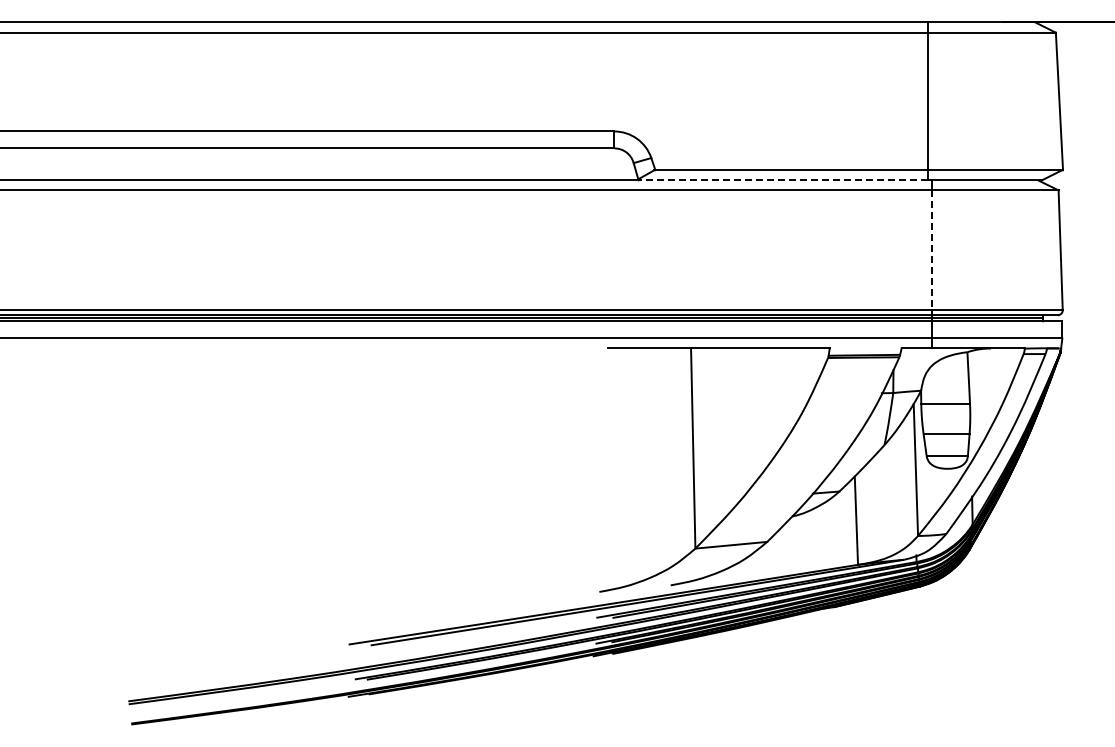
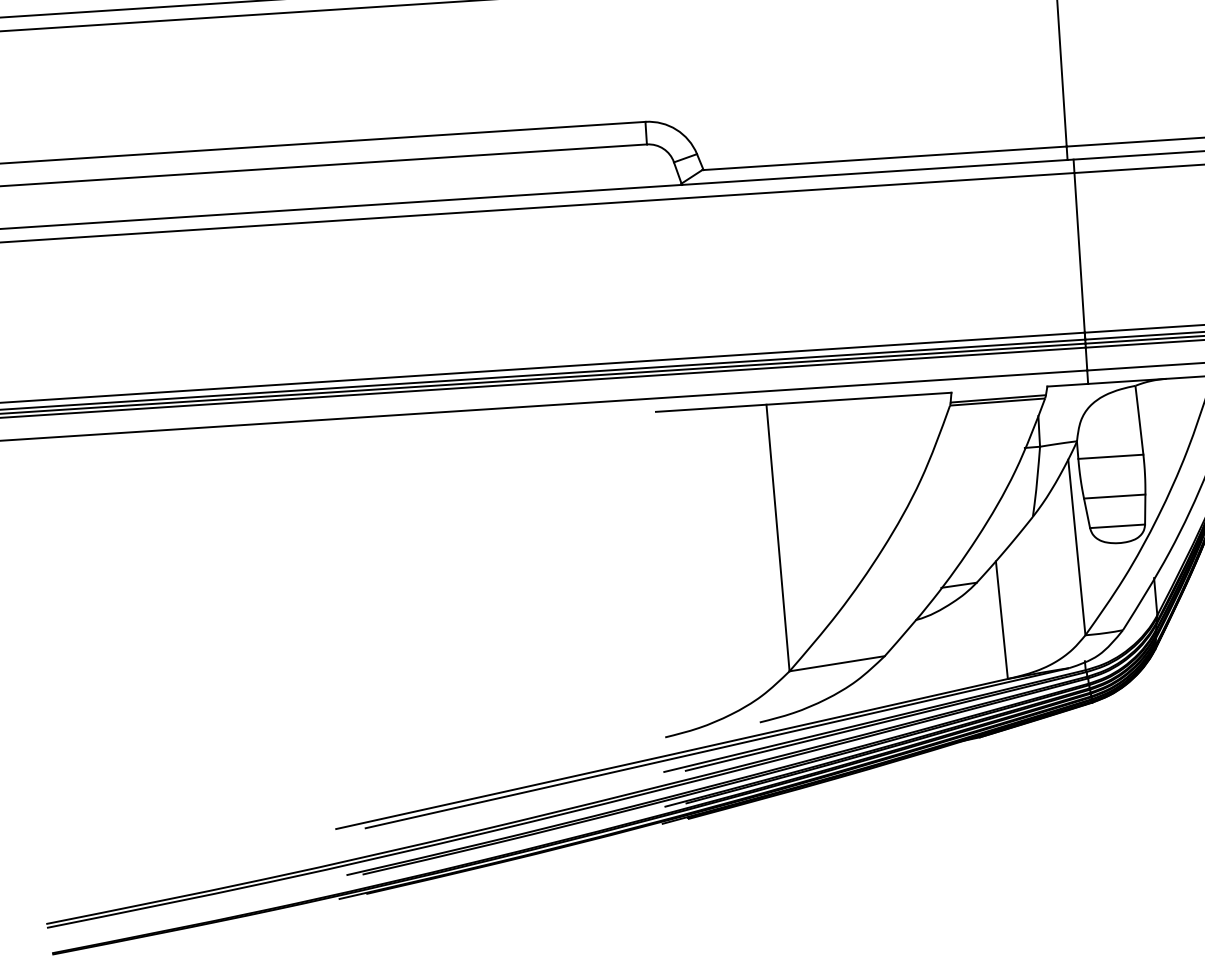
line: (783, 180) -> (875, 172), dashed -> solid
line: (932, 250) -> (1080, 253), dashed -> solid

